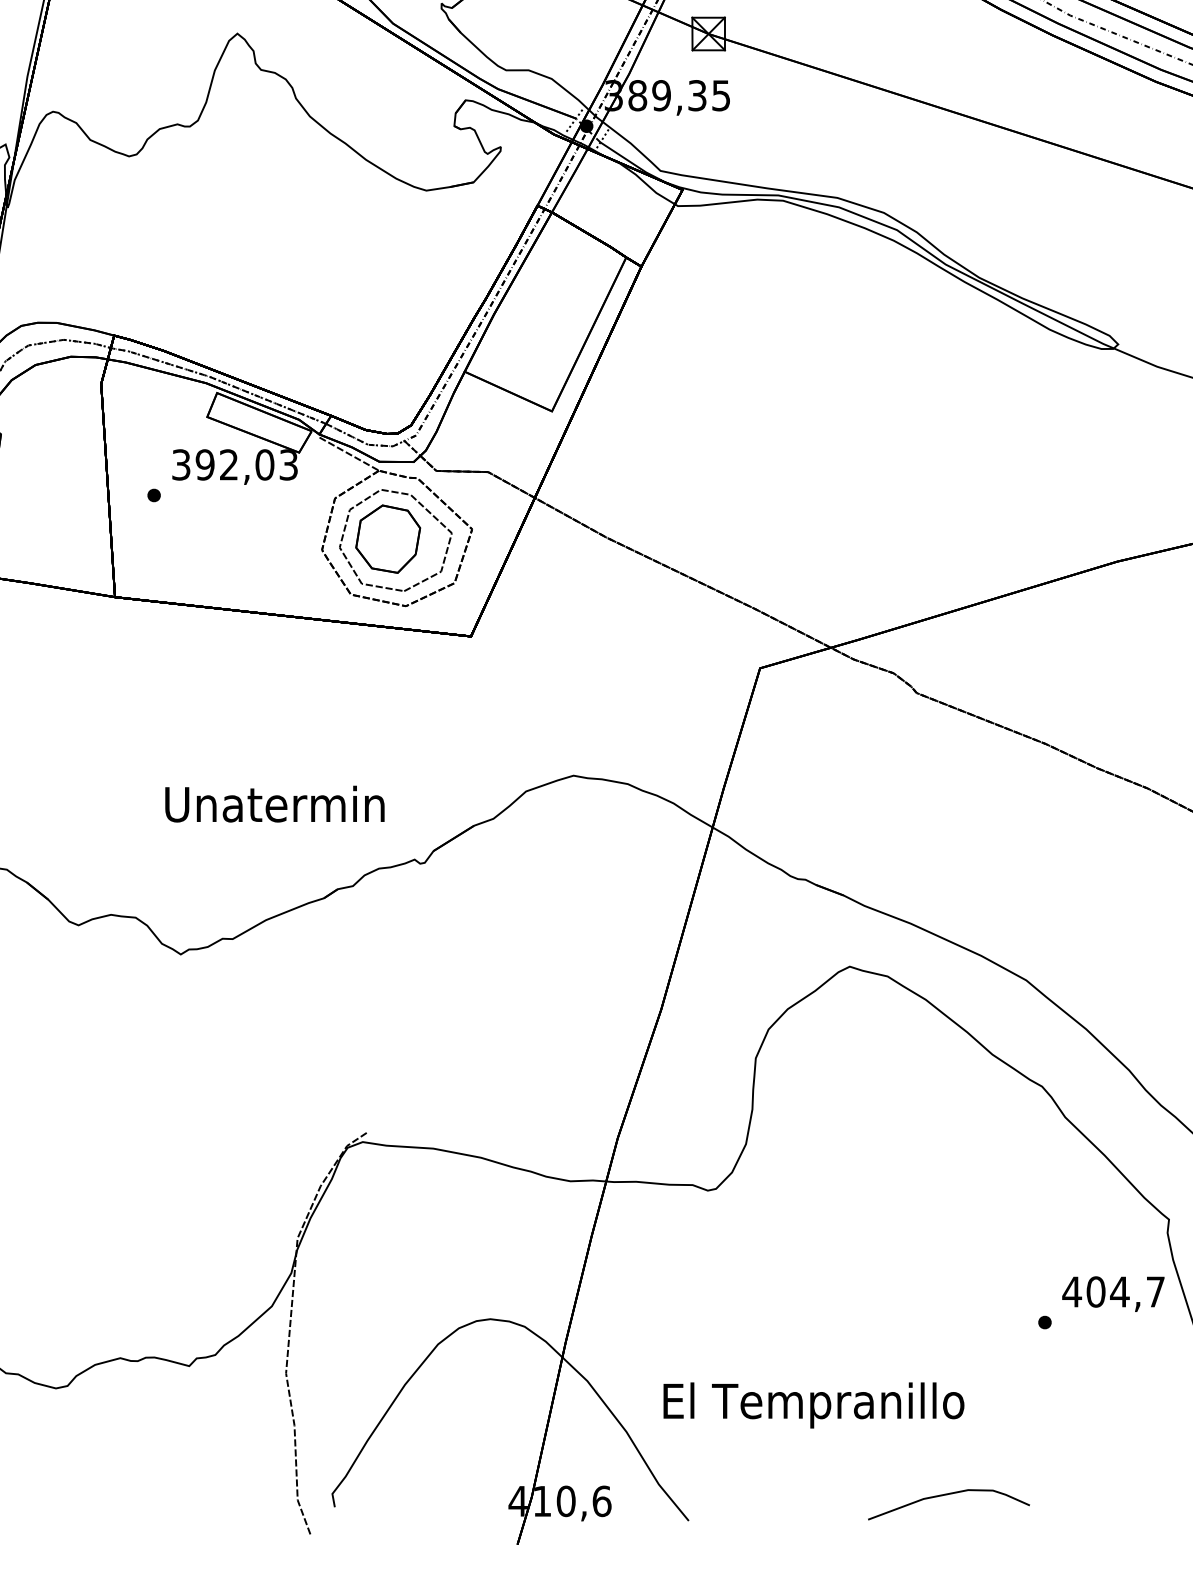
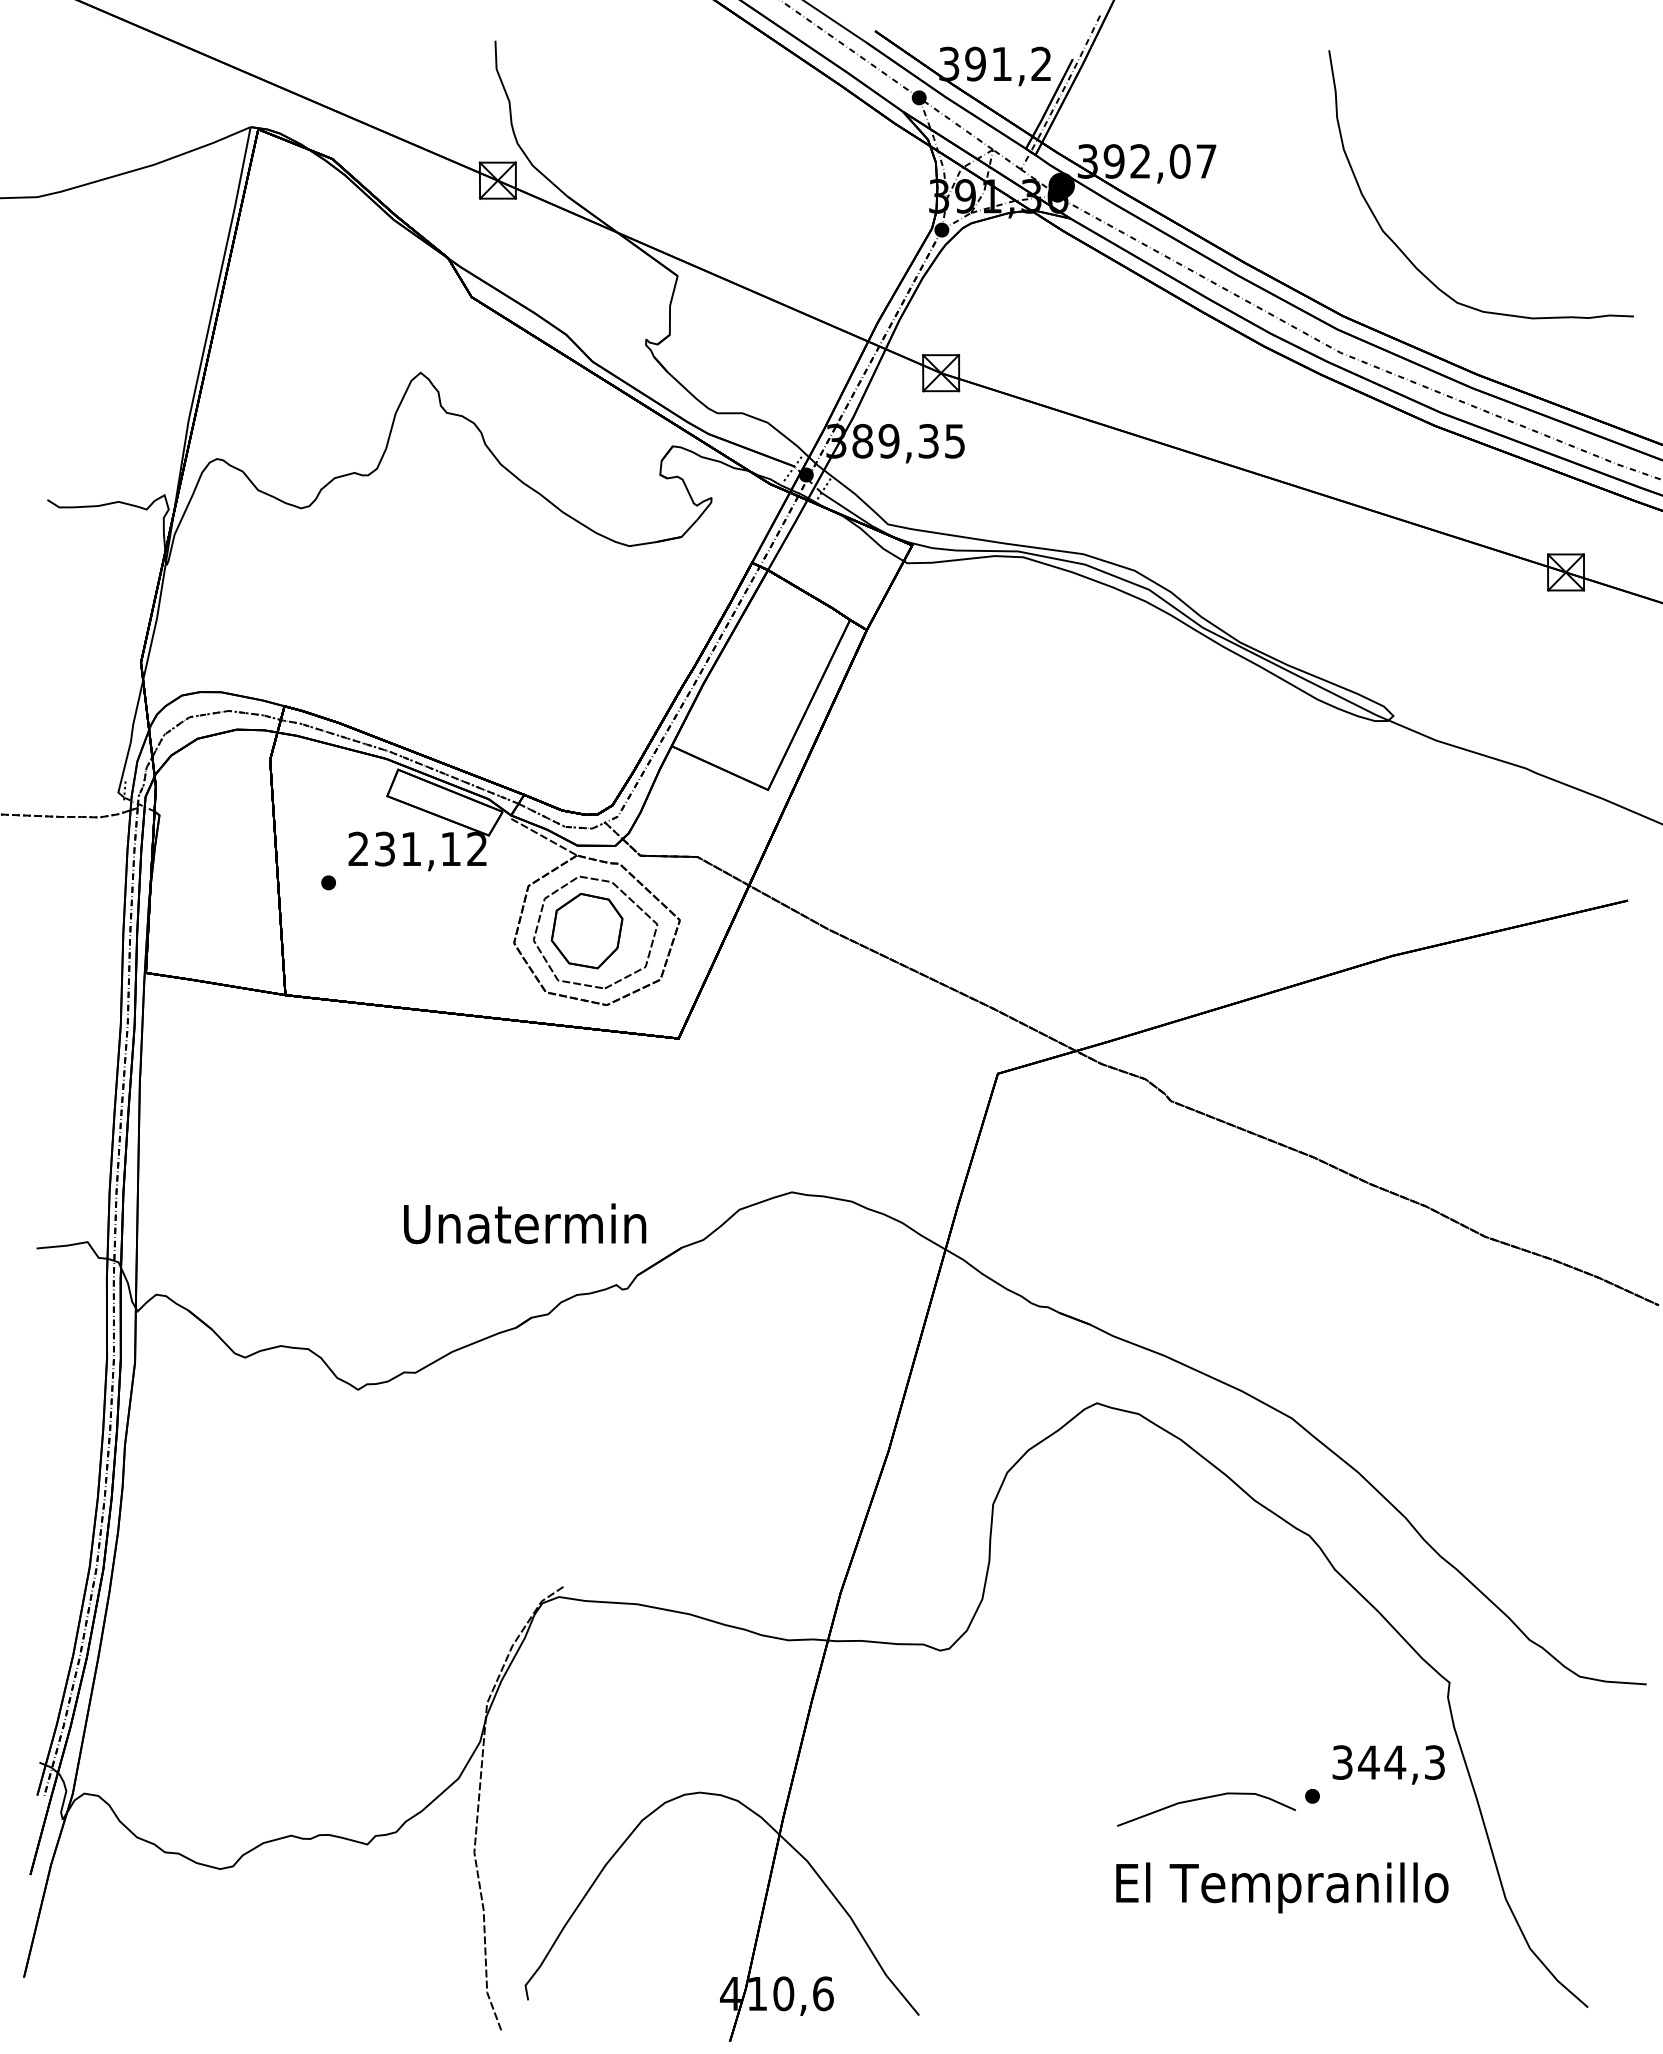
text: (234, 464) -> (417, 848), 392,03 -> 231,12
text: (275, 803) -> (525, 1223), moved
text: (1112, 1291) -> (1387, 1762), 404,7 -> 344,3
text: (814, 1405) -> (1282, 1887), moved
curve: (946, 1495) -> (1203, 1799), moved

